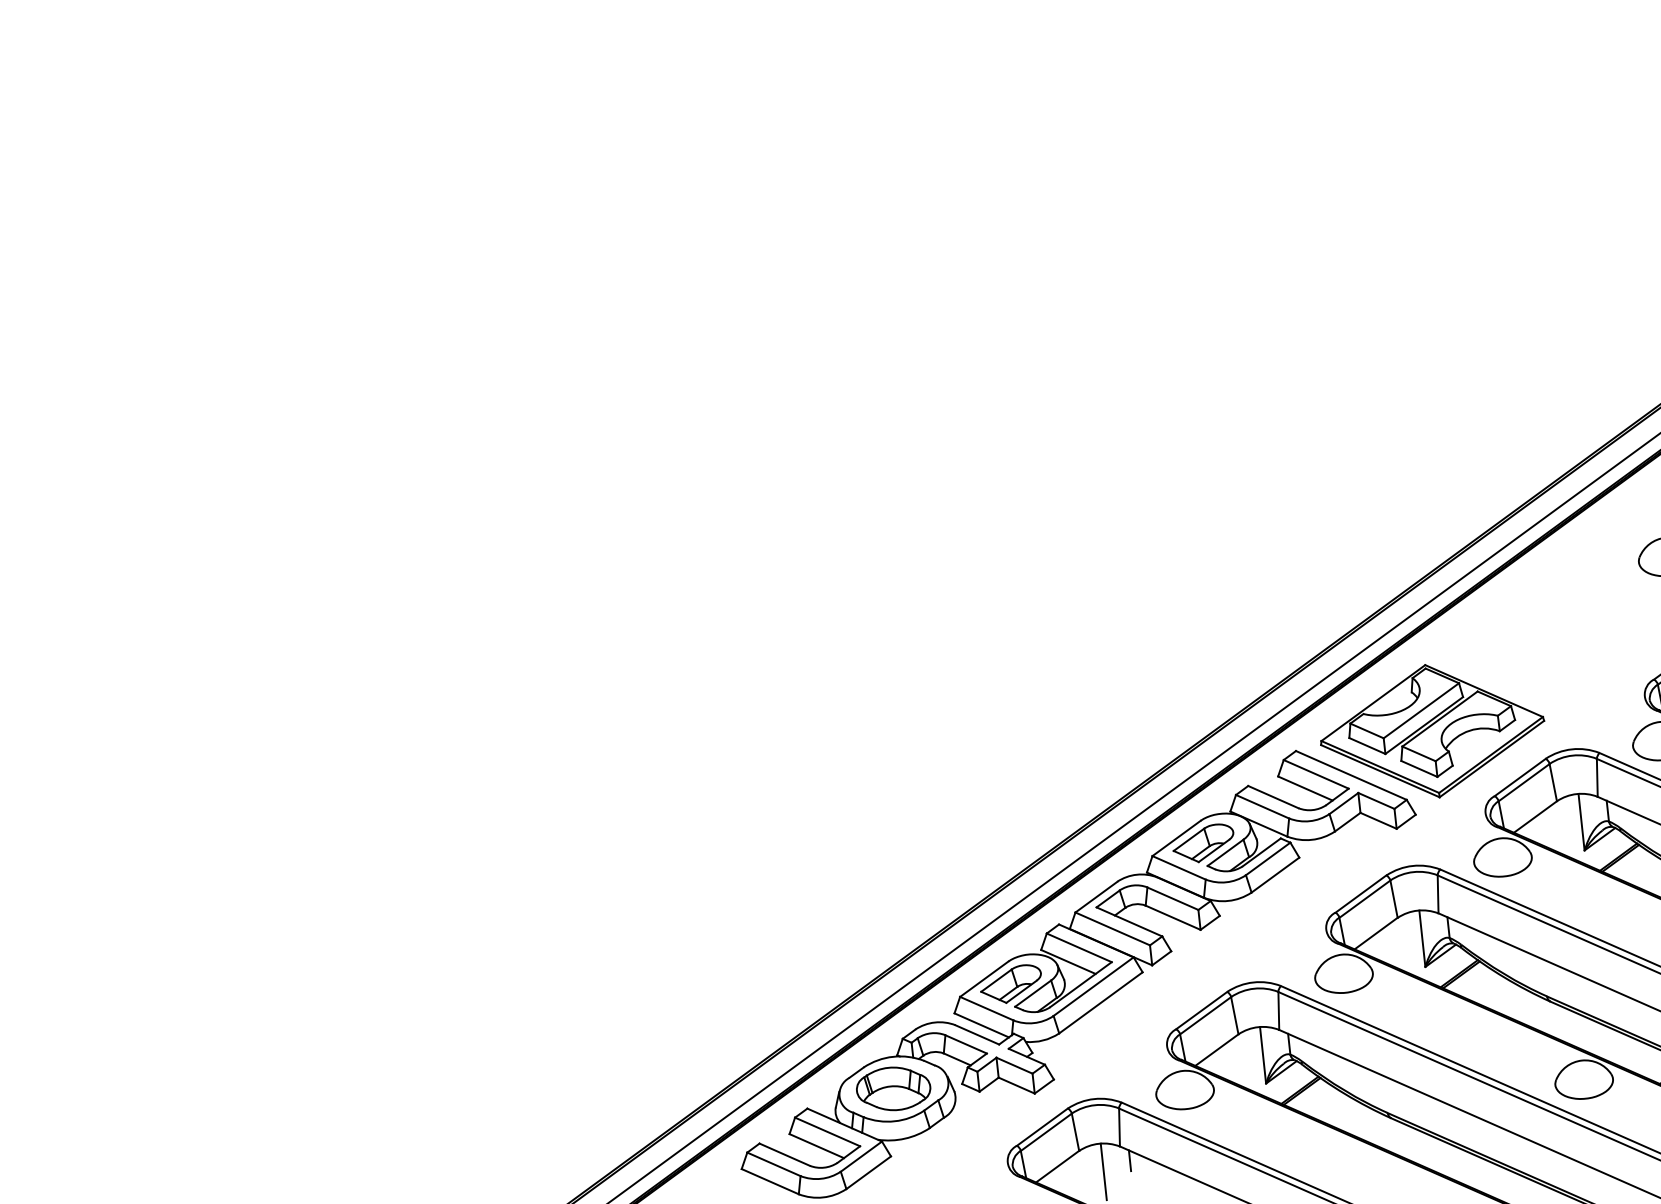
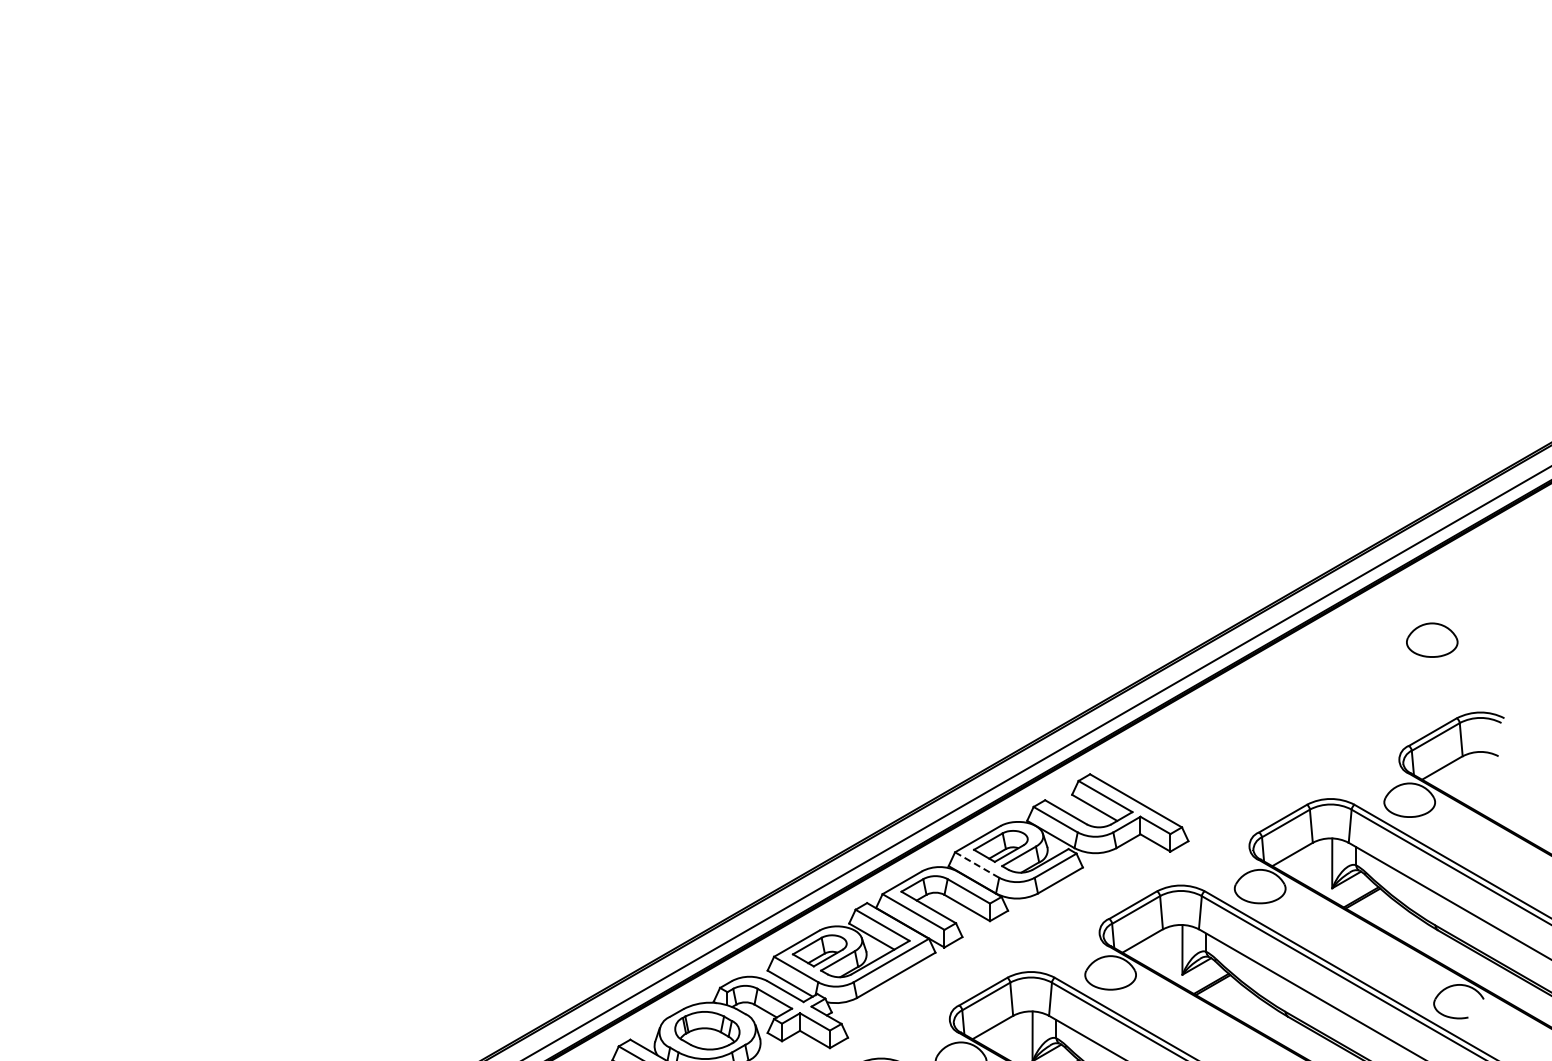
part: (1431, 730) -> (1210, 769), removed
line: (1179, 868) -> (977, 865), solid -> dashed

